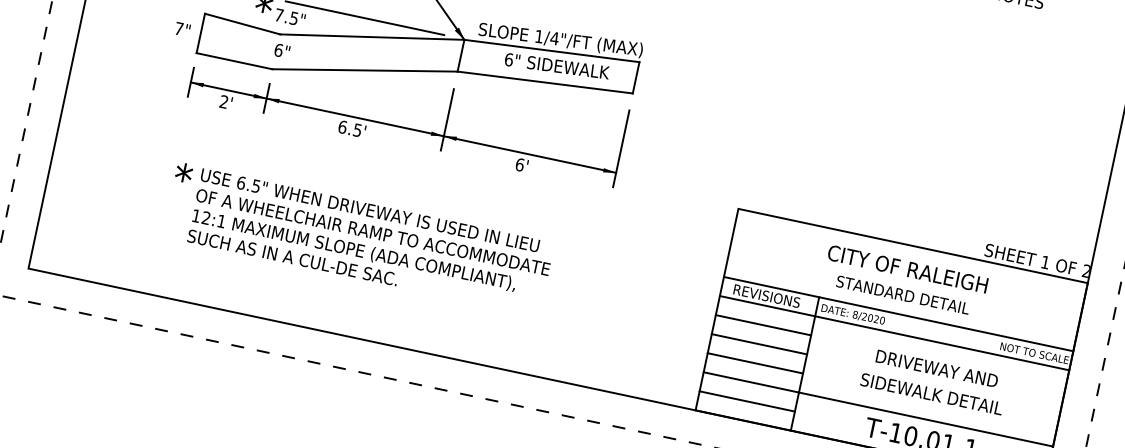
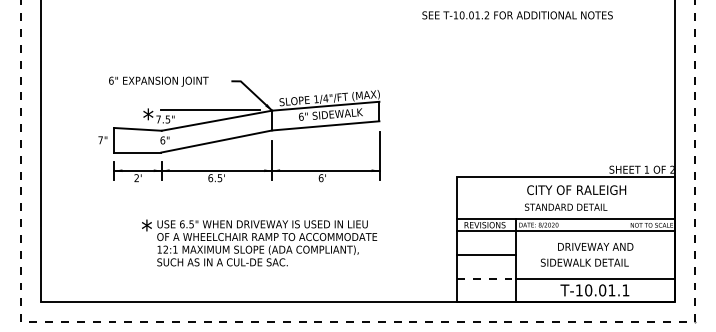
text: (358, 238) -> (259, 242), moved
text: (907, 267) -> (576, 189), moved
line: (763, 324) -> (486, 242), removed
line: (755, 362) -> (486, 266), removed
line: (751, 382) -> (486, 278), solid -> dashed
text: (931, 393) -> (584, 262), moved
line: (746, 401) -> (486, 290), removed

